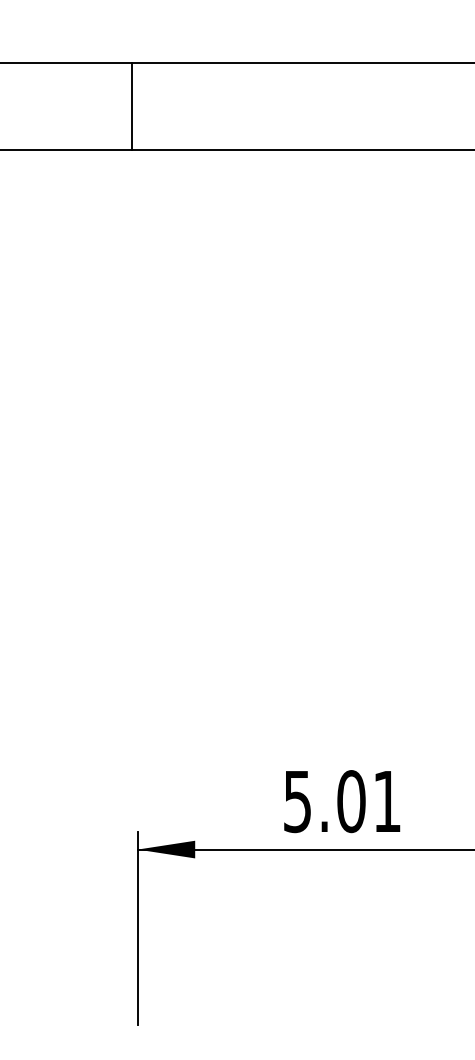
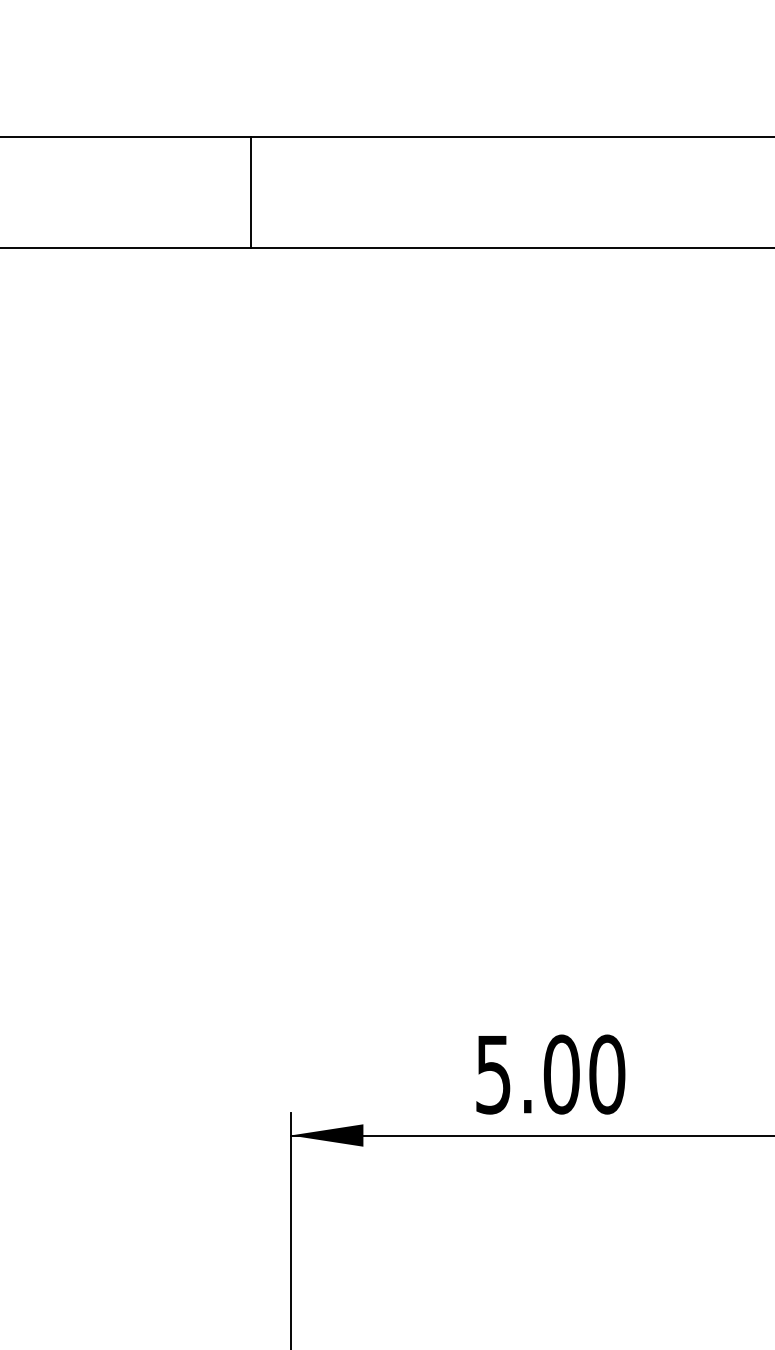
line: (132, 106) -> (251, 192), moved
text: (387, 801) -> (607, 1074), 5.01 -> 5.00

